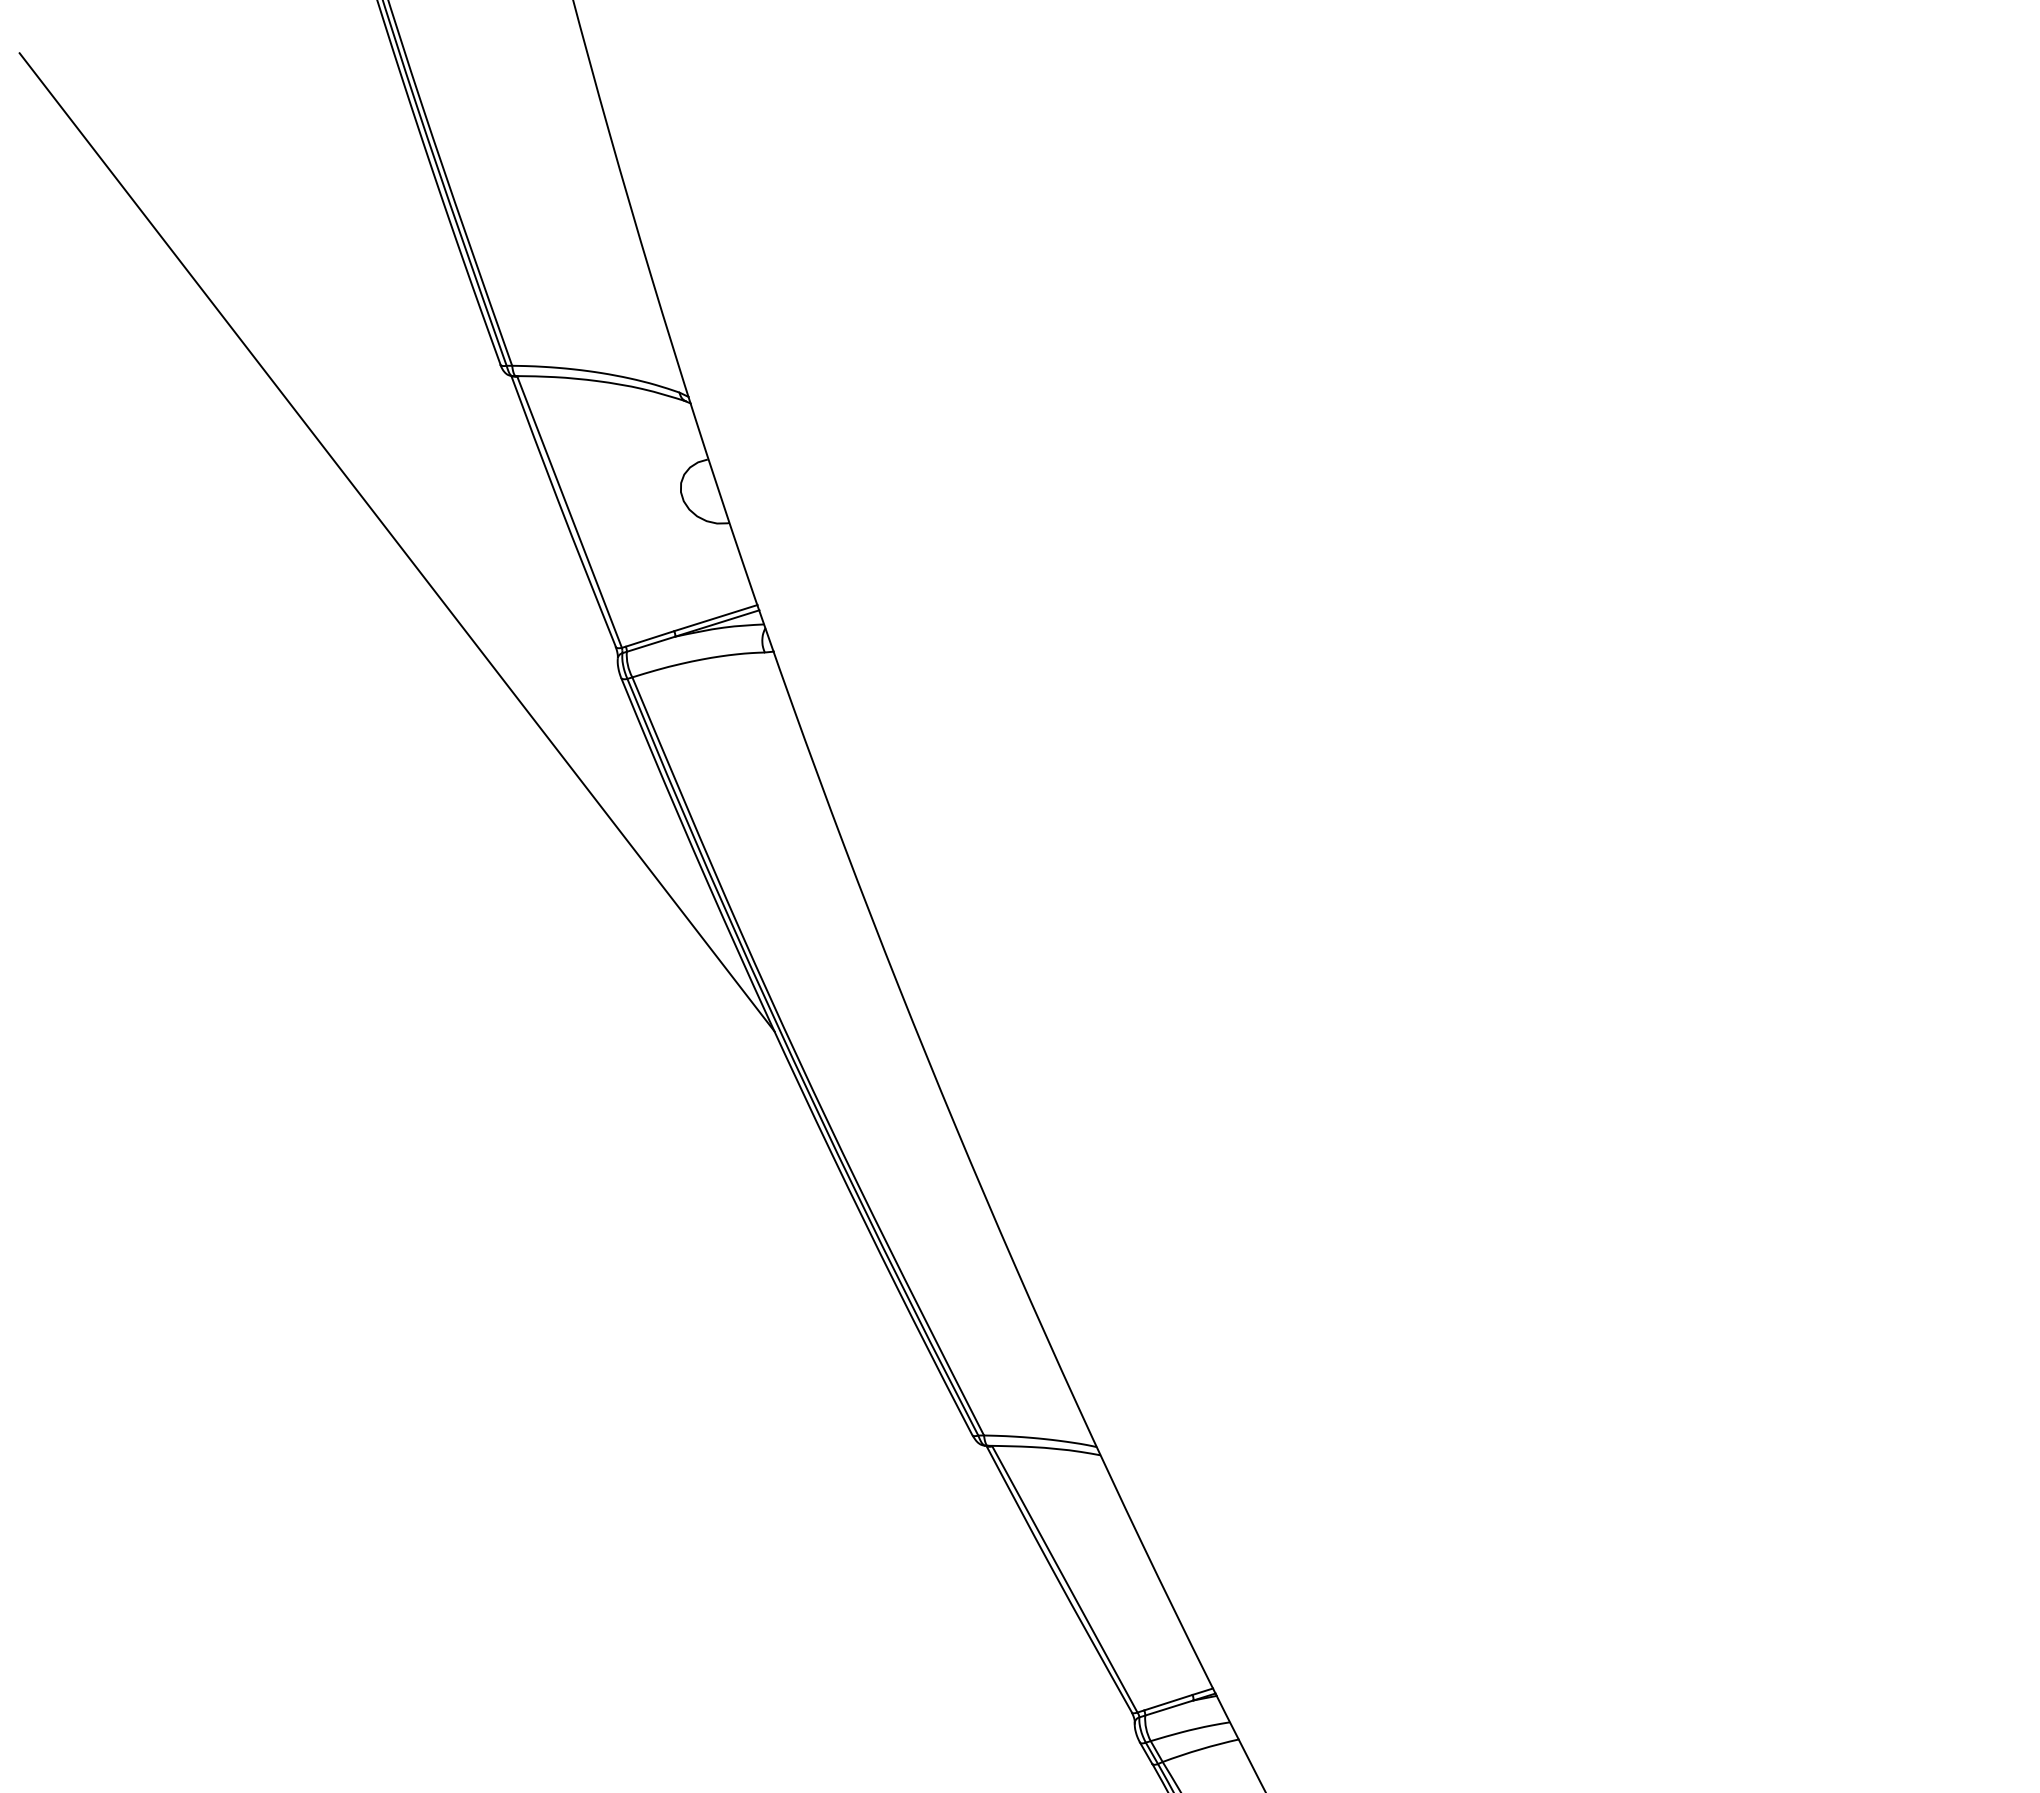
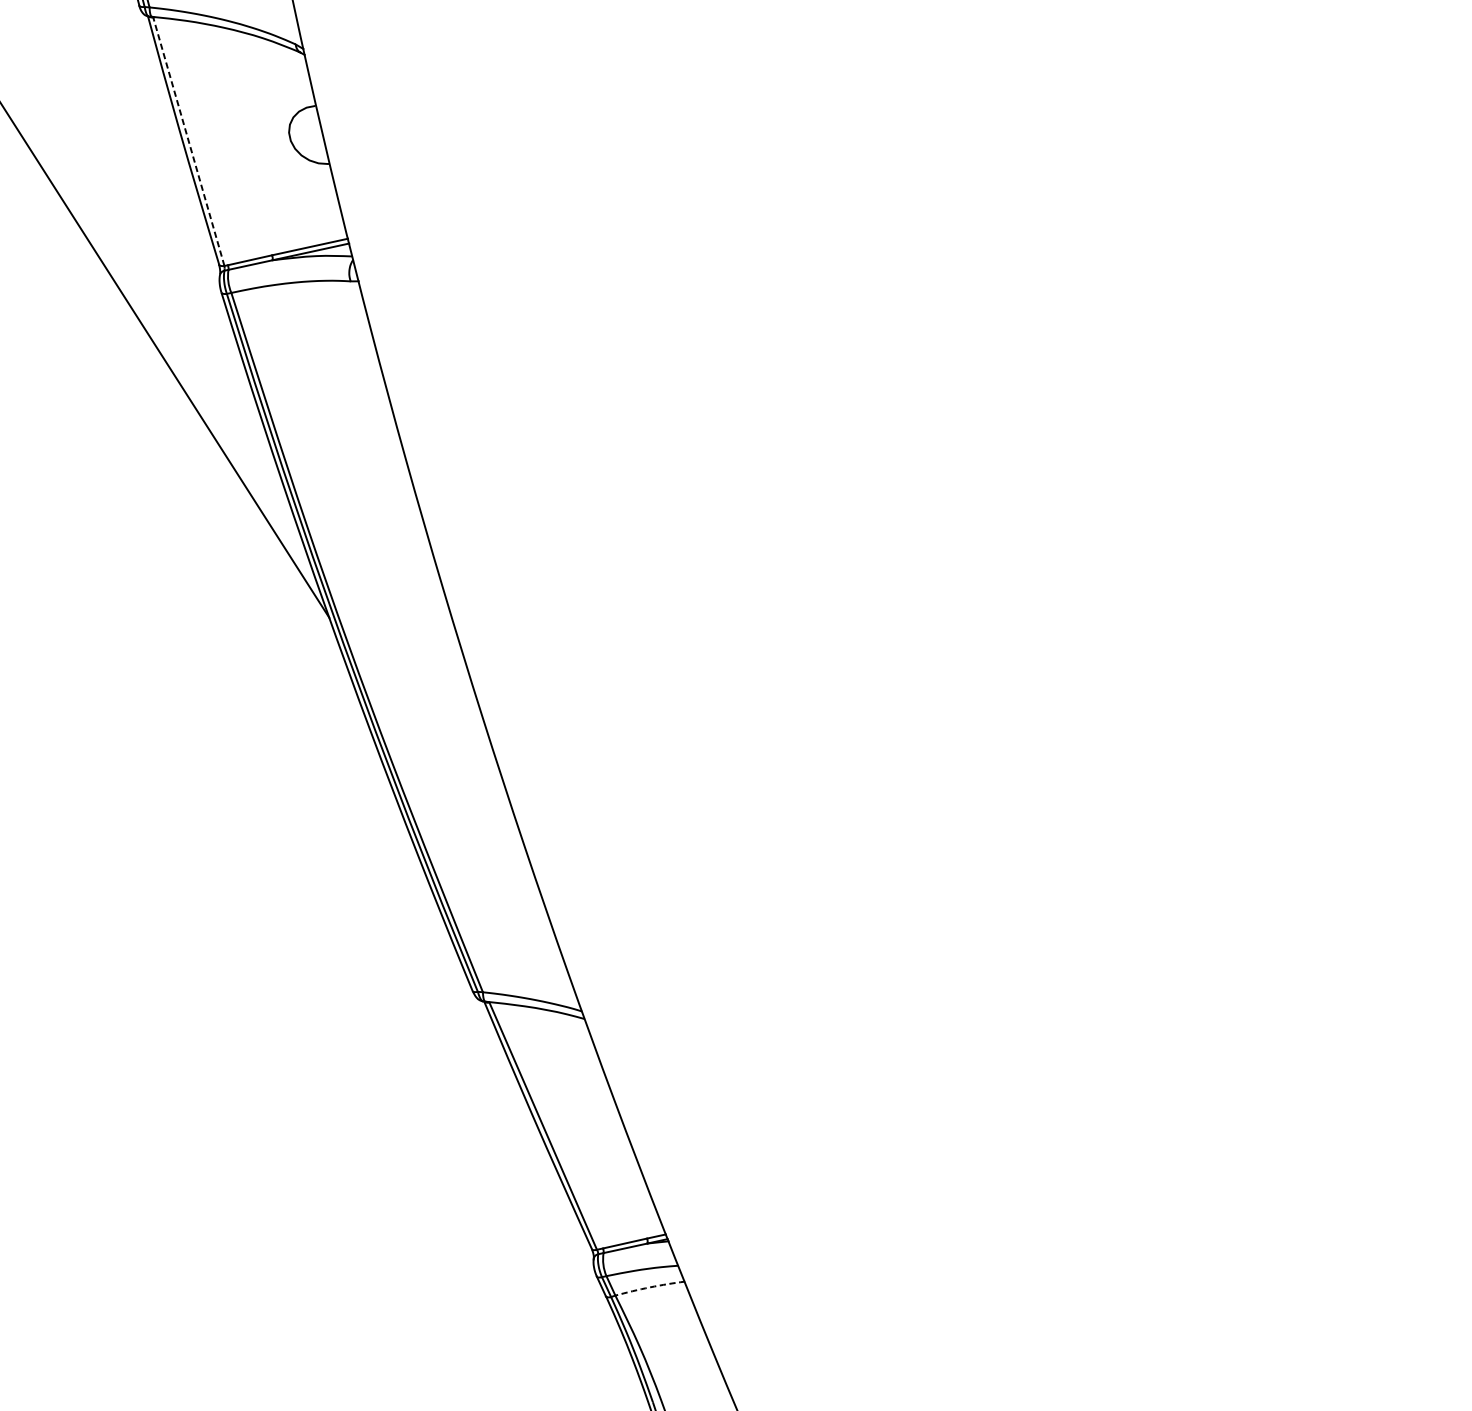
line: (569, 511) -> (188, 141), solid -> dashed
arc: (1200, 1749) -> (649, 1287), solid -> dashed

